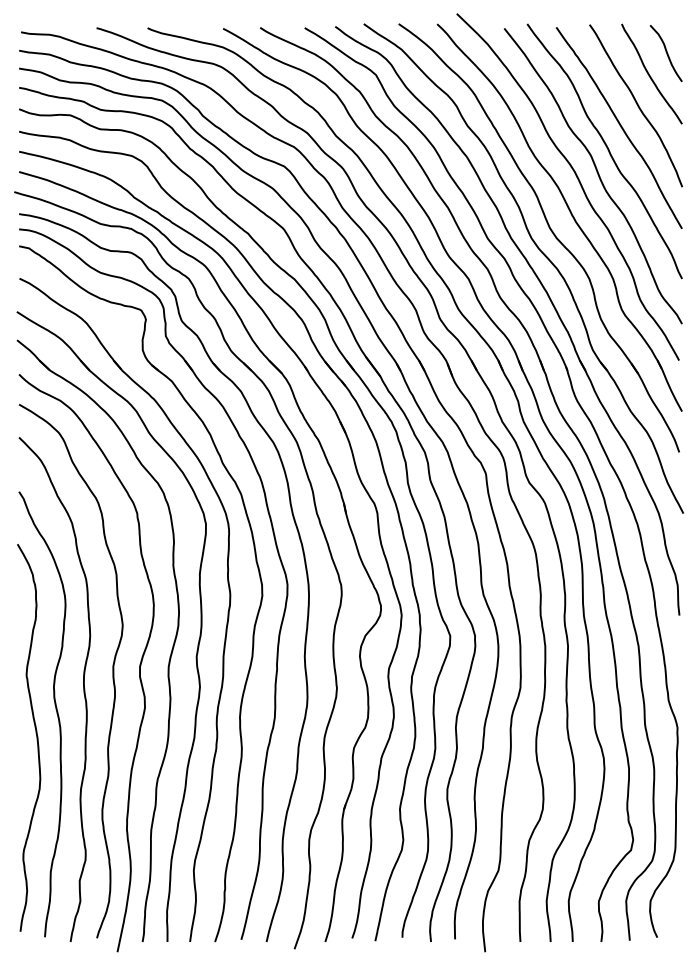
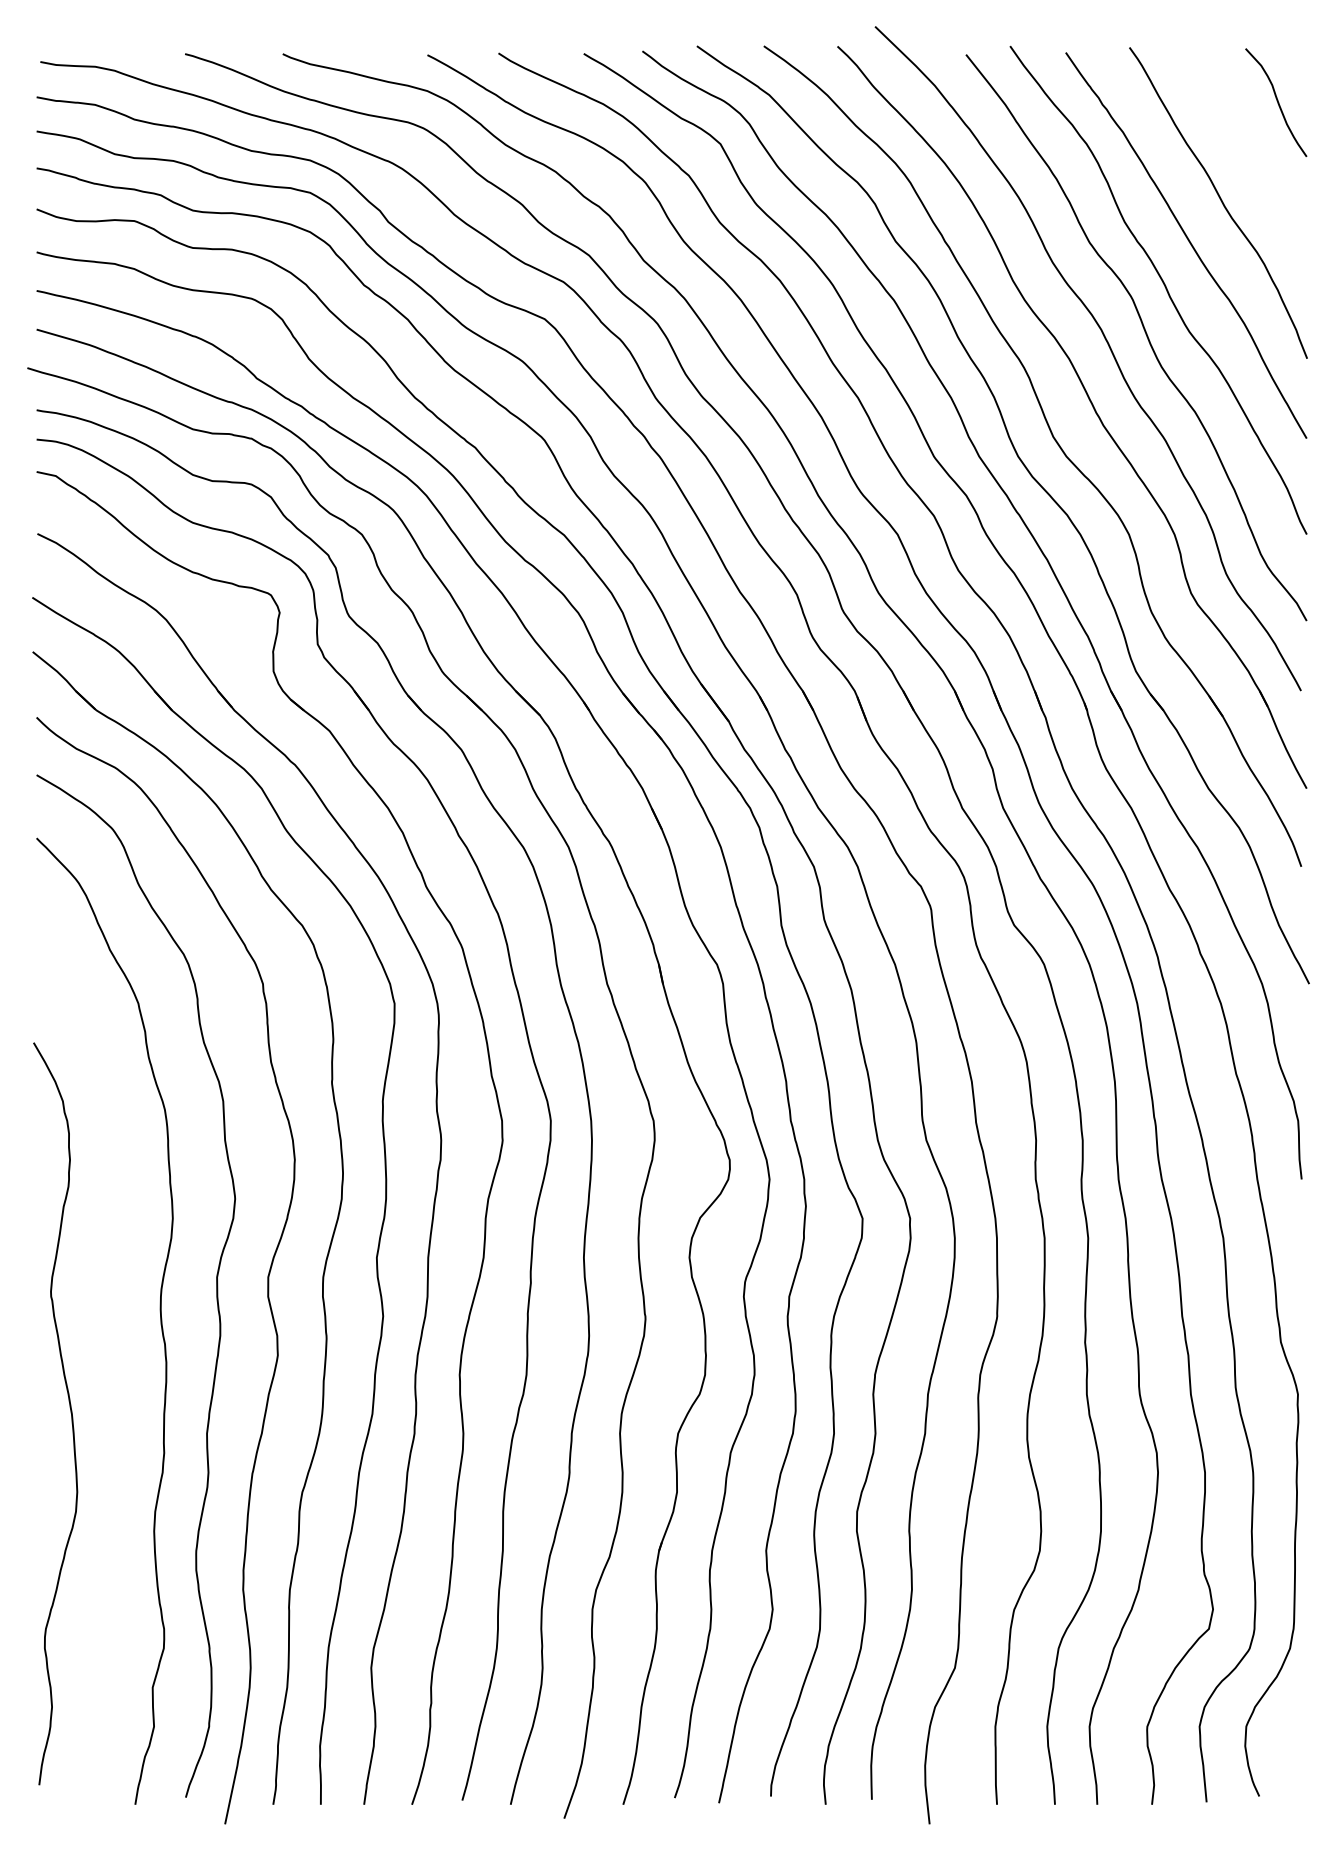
curve: (649, 73) -> (1244, 140), removed
curve: (55, 709) -> (106, 1359), removed

